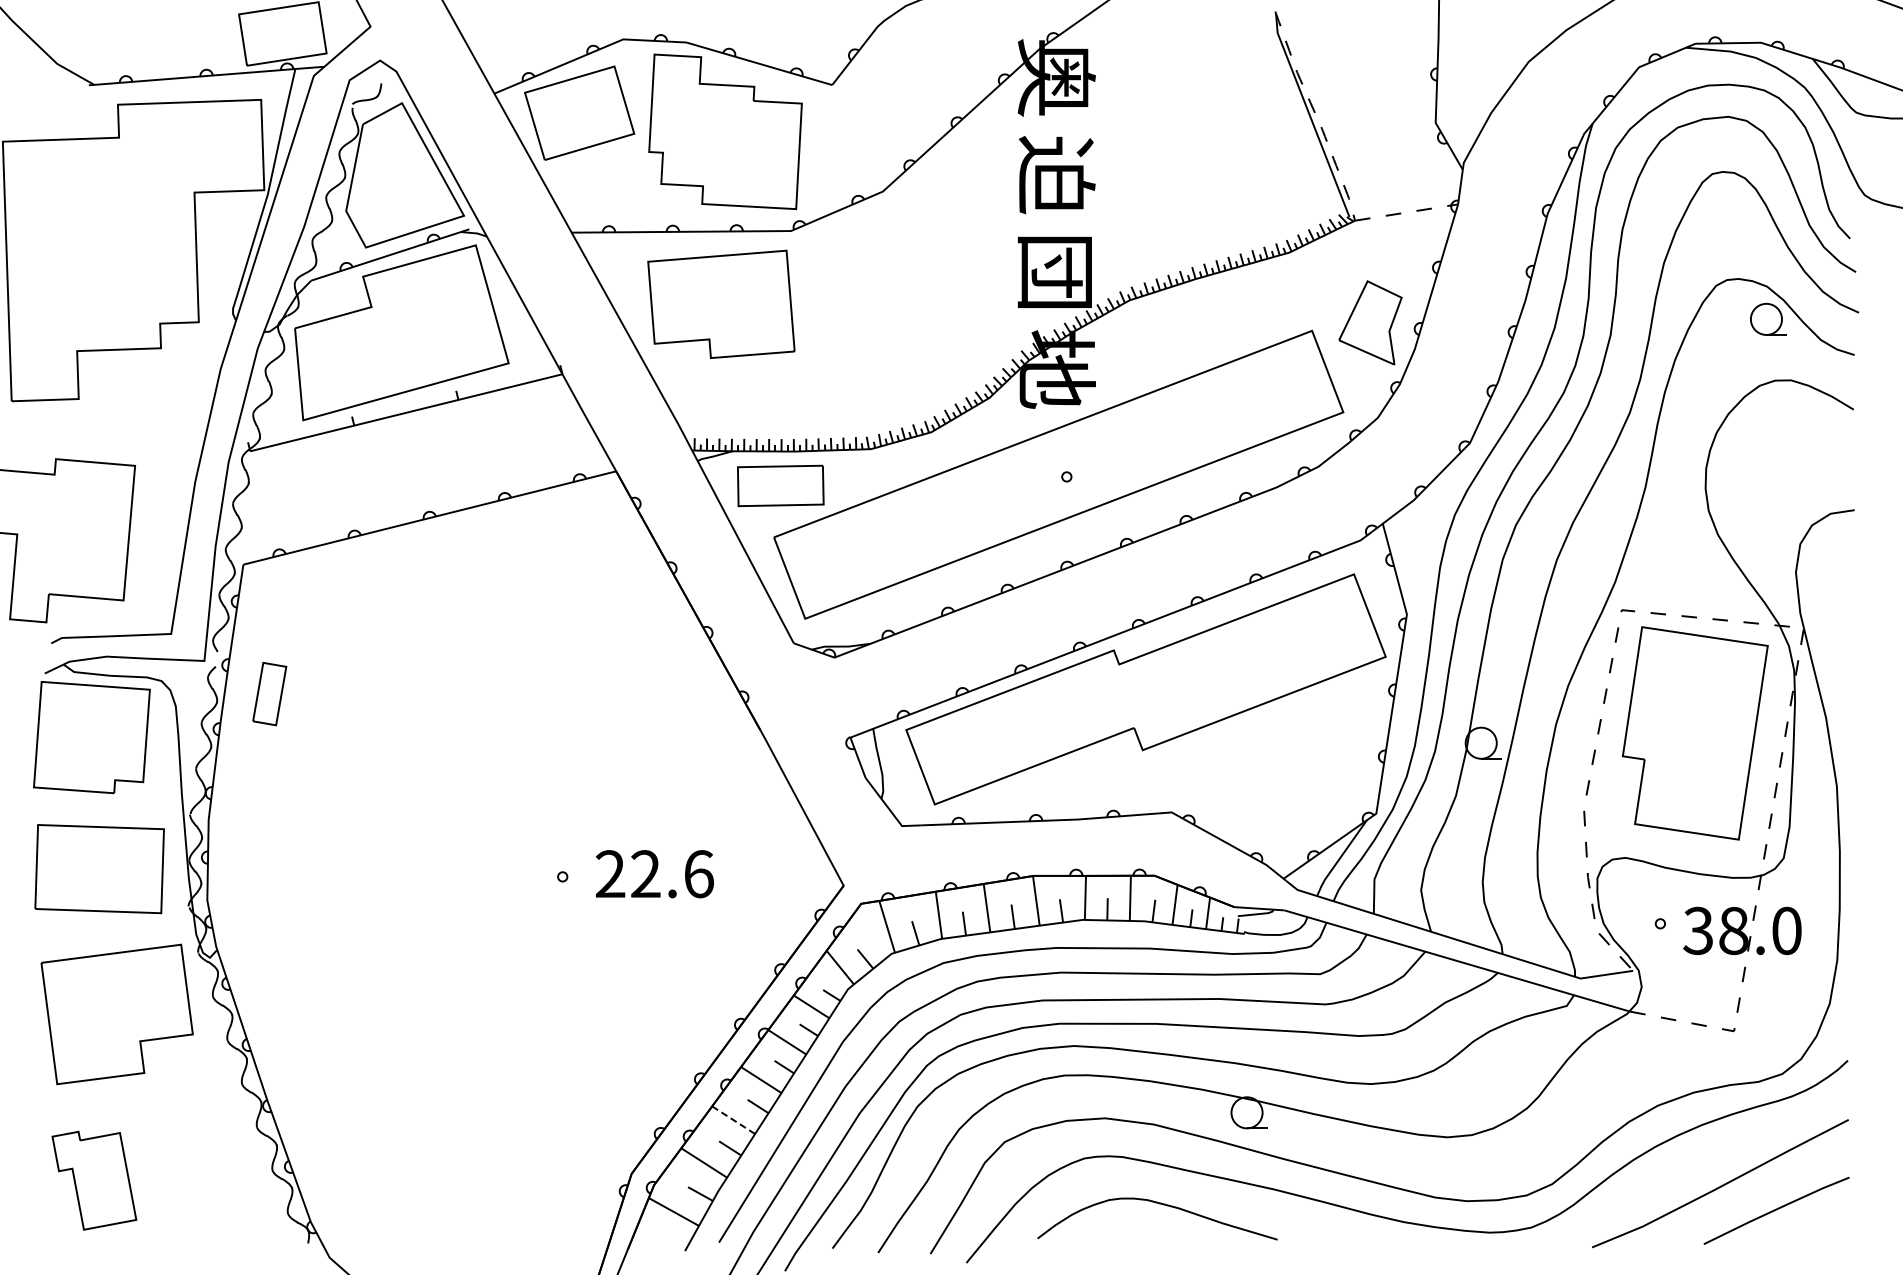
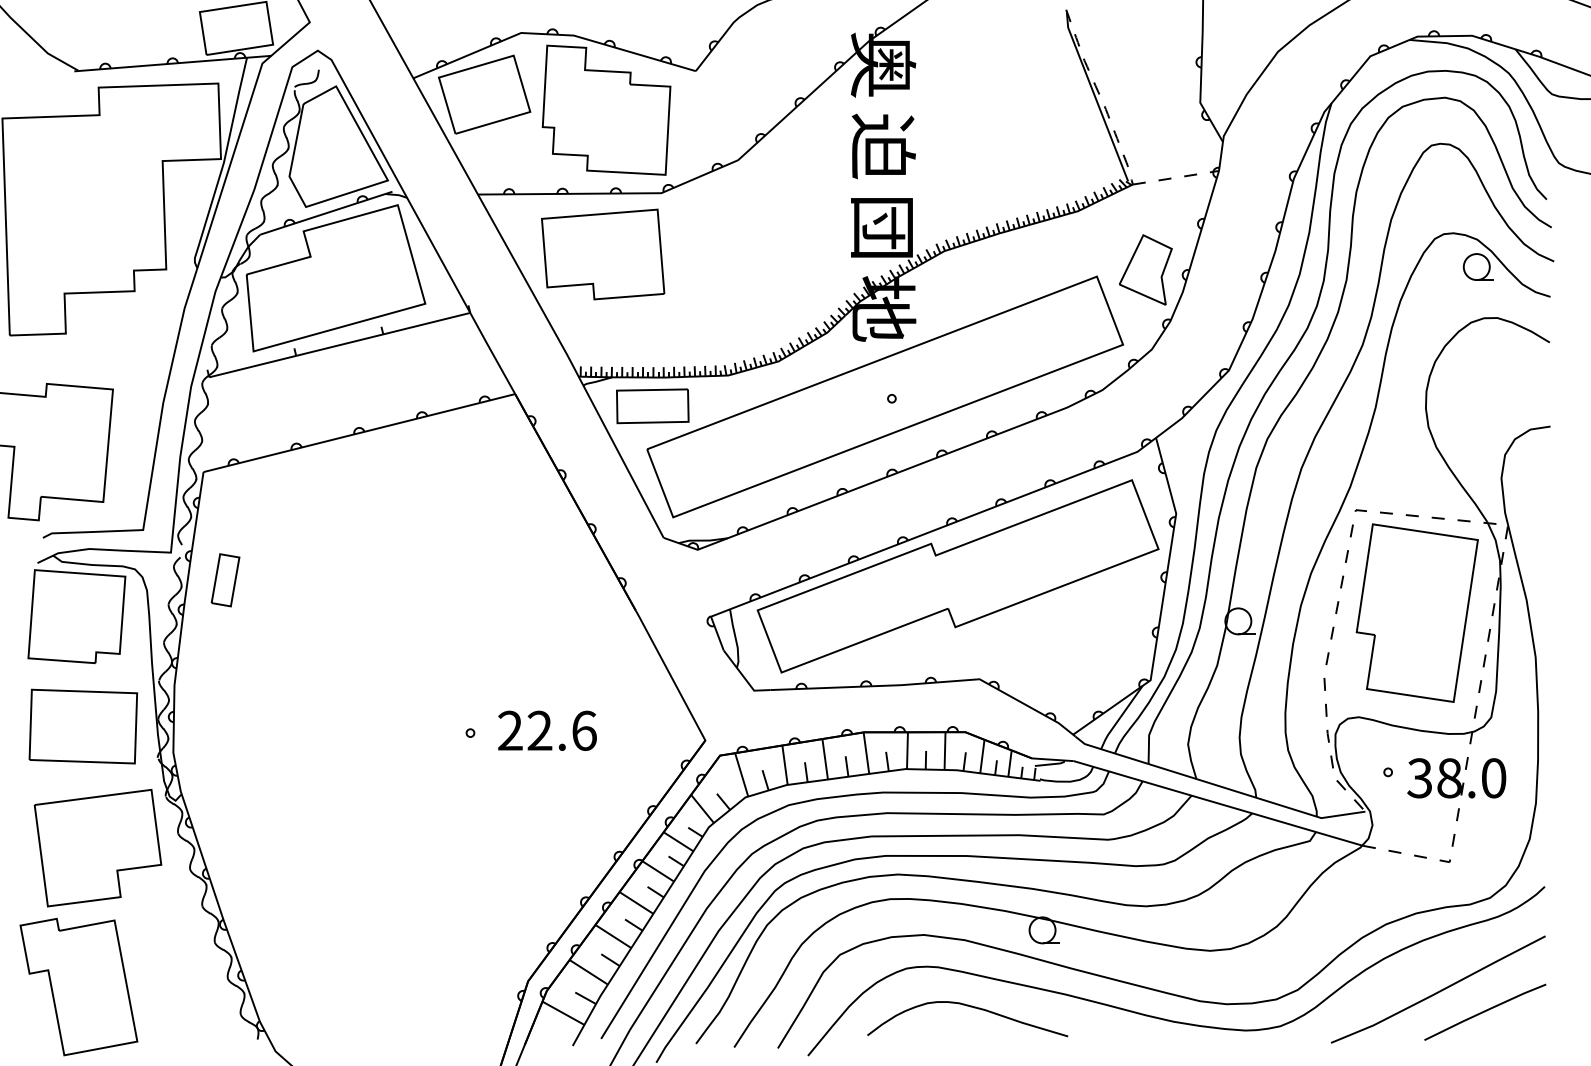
line: (733, 1120) -> (613, 936), dashed -> solid
part: (94, 1180) -> (79, 986), size x1.67

